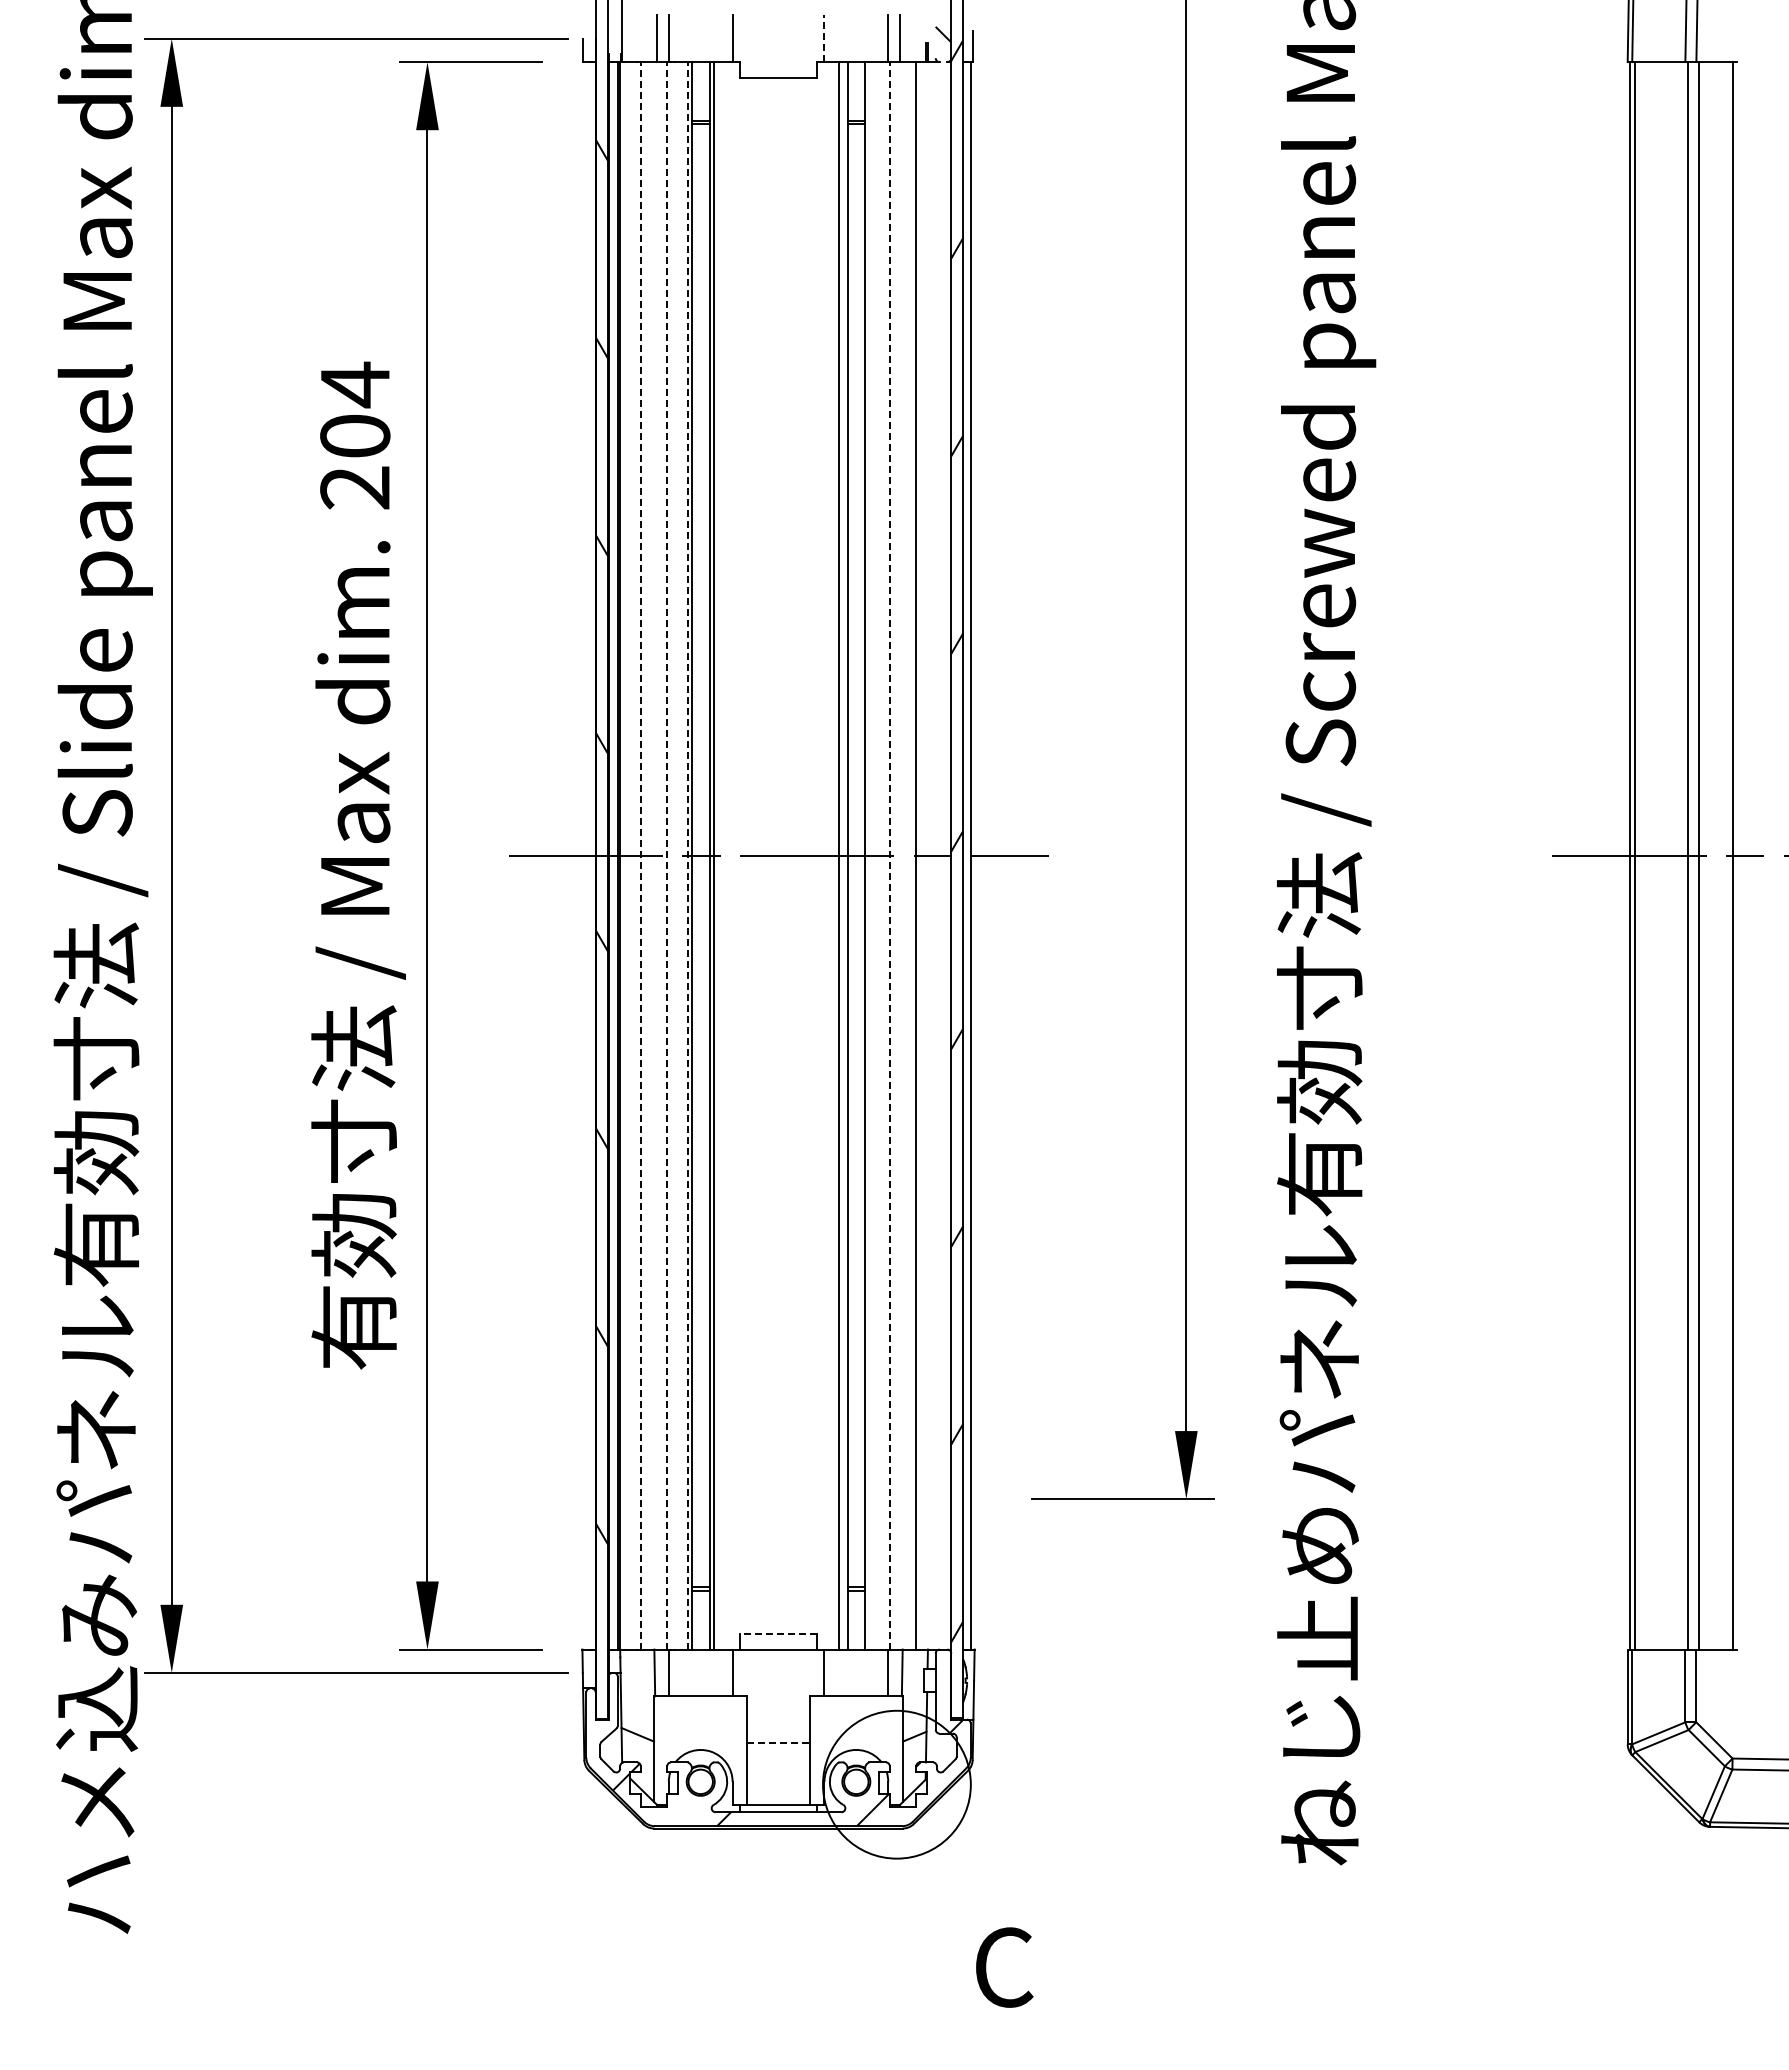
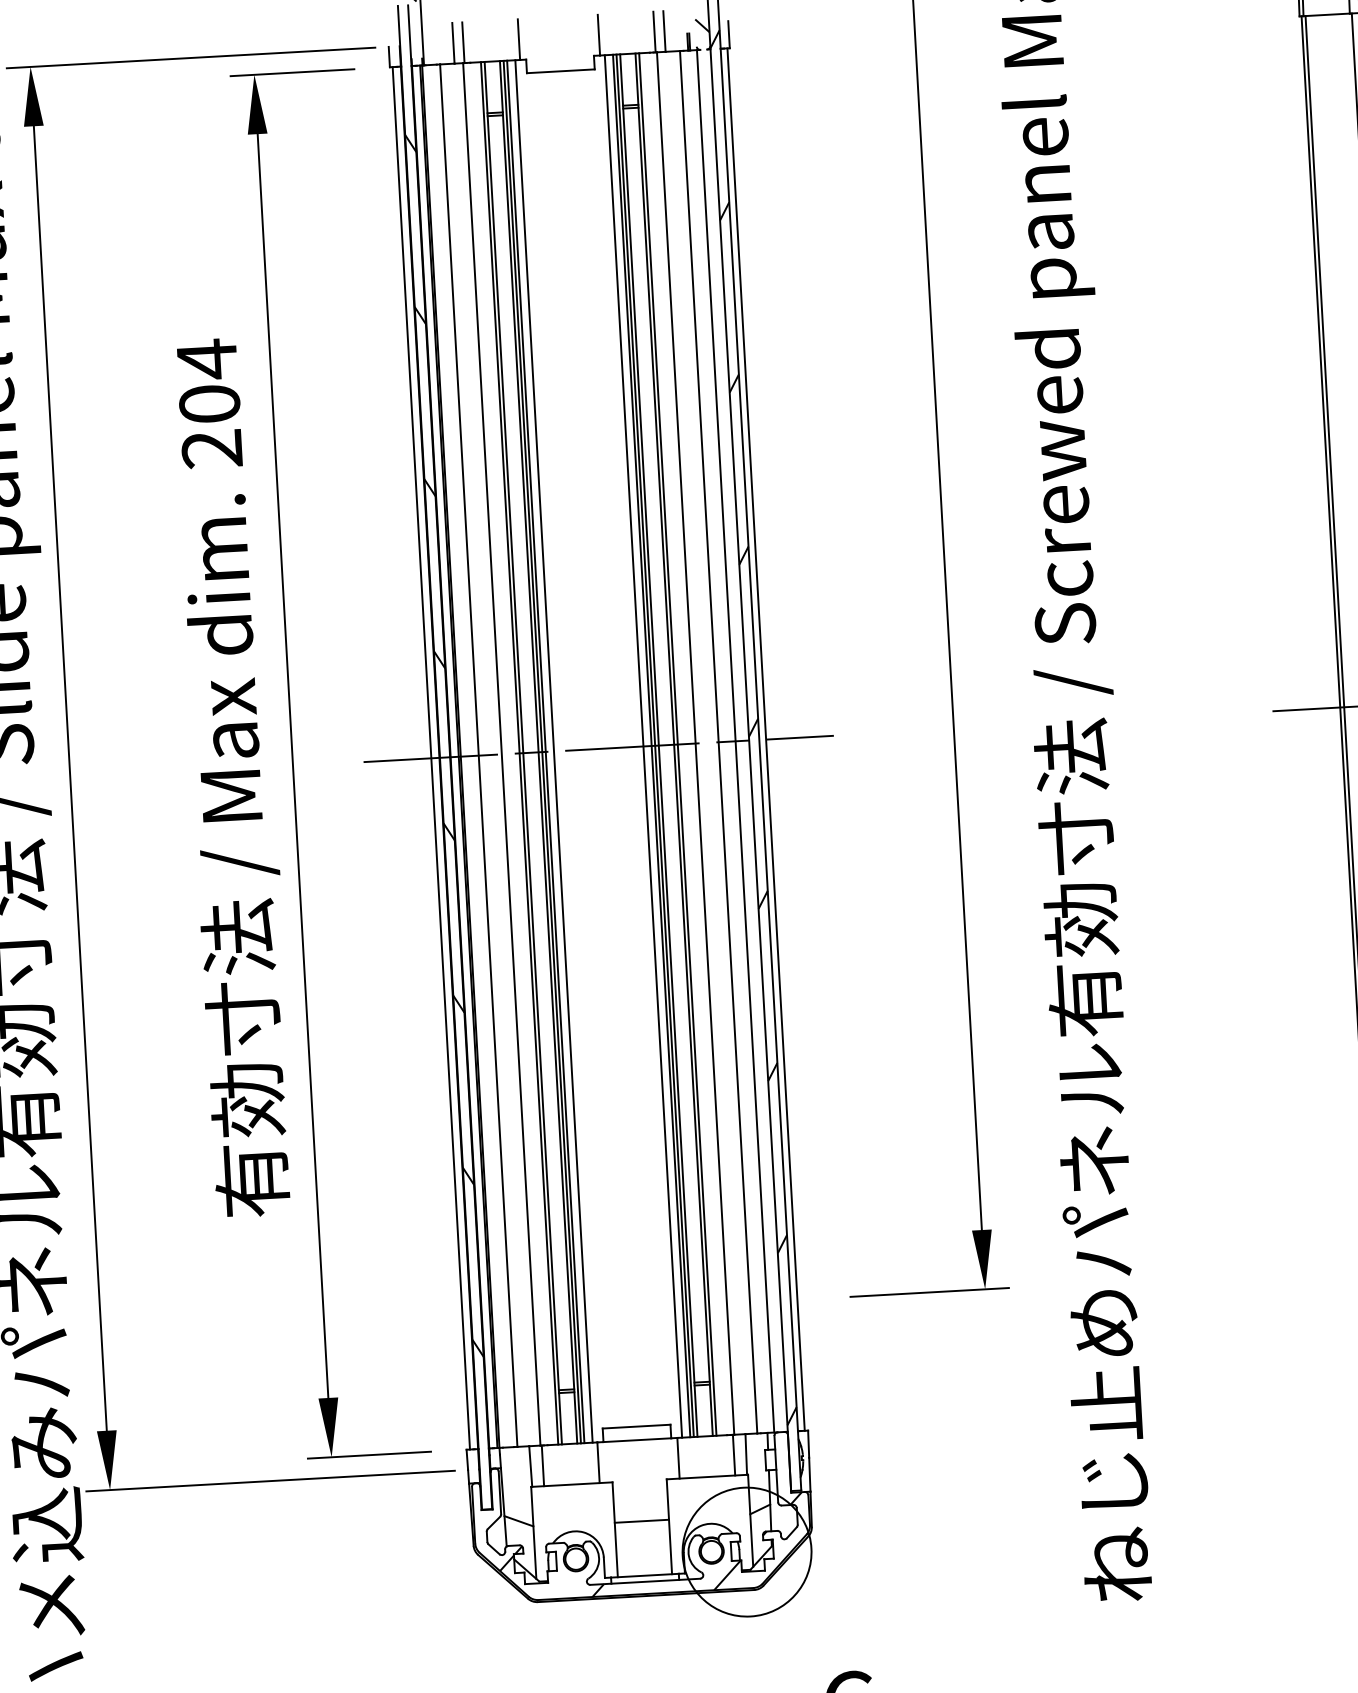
line: (824, 38) -> (598, 34), dashed -> solid
line: (586, 855) -> (431, 758), added
line: (640, 855) -> (478, 755), dashed -> solid
line: (667, 855) -> (502, 754), dashed -> solid
line: (687, 855) -> (519, 753), dashed -> solid
line: (717, 855) -> (545, 751), added
line: (727, 855) -> (554, 751), added
line: (829, 855) -> (643, 746), added
line: (843, 855) -> (655, 745), added
line: (869, 855) -> (677, 744), added
line: (889, 855) -> (695, 743), dashed -> solid
line: (935, 855) -> (735, 741), added
line: (778, 1634) -> (636, 1427), dashed -> solid
line: (779, 1742) -> (642, 1521), dashed -> solid

